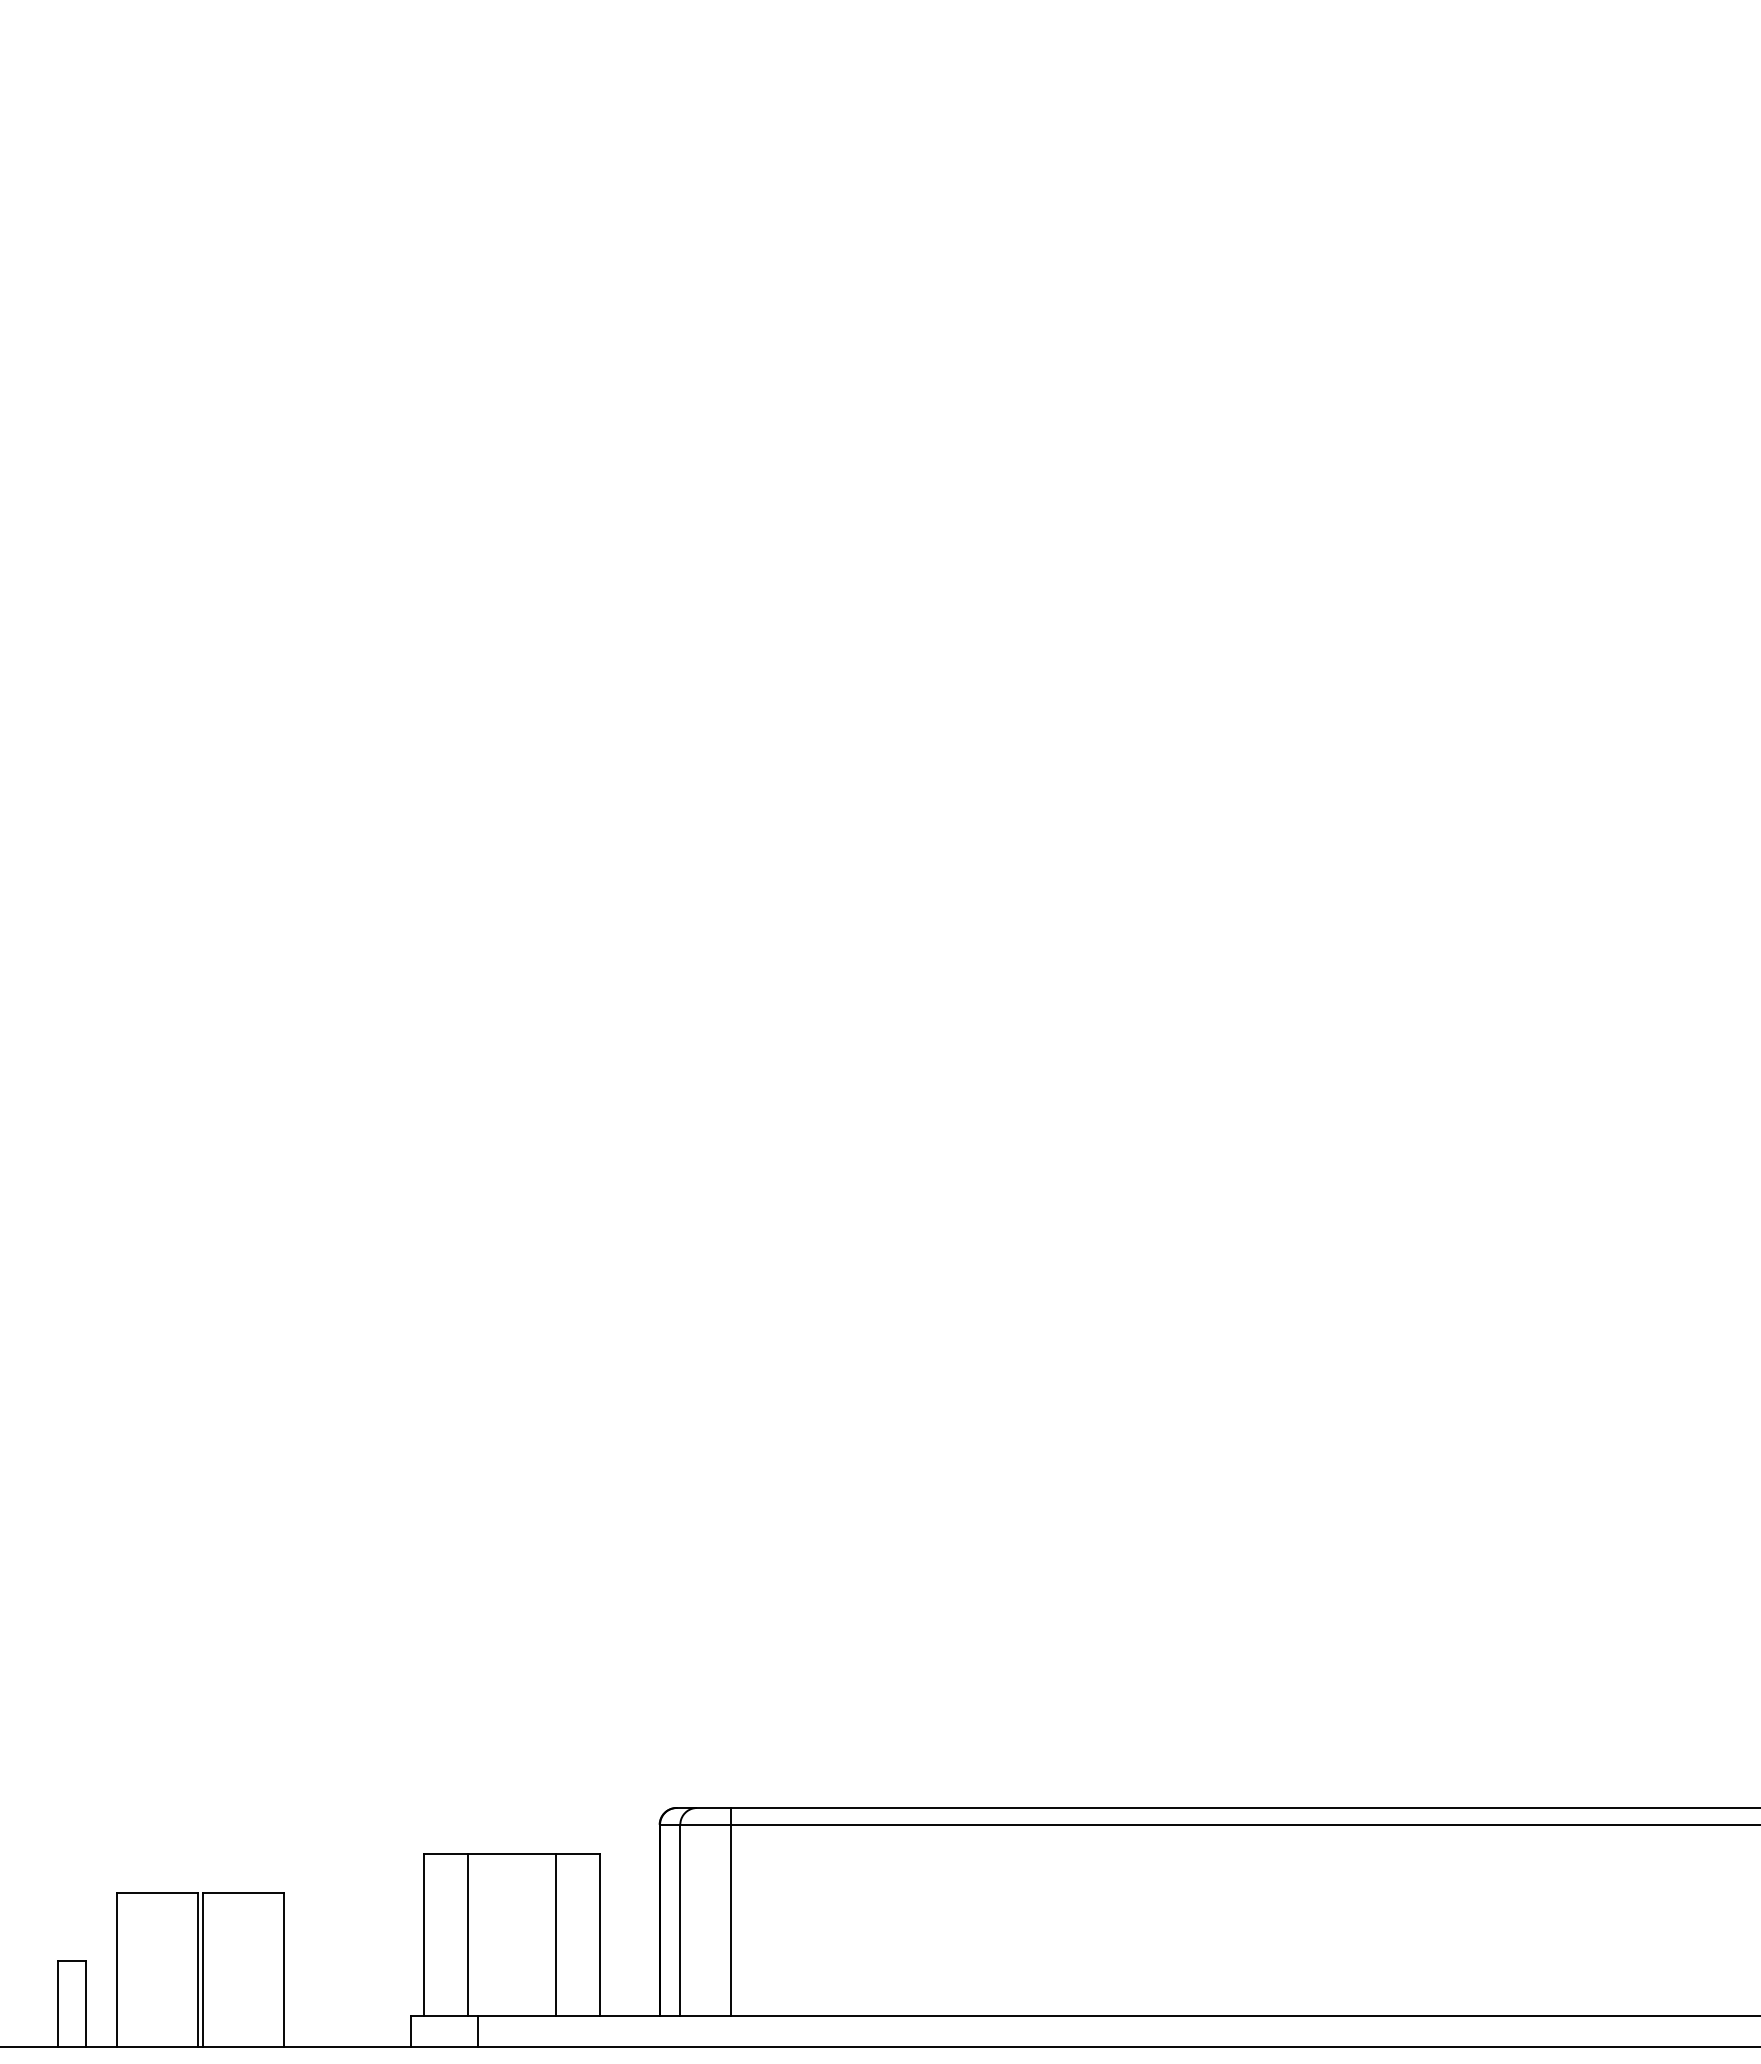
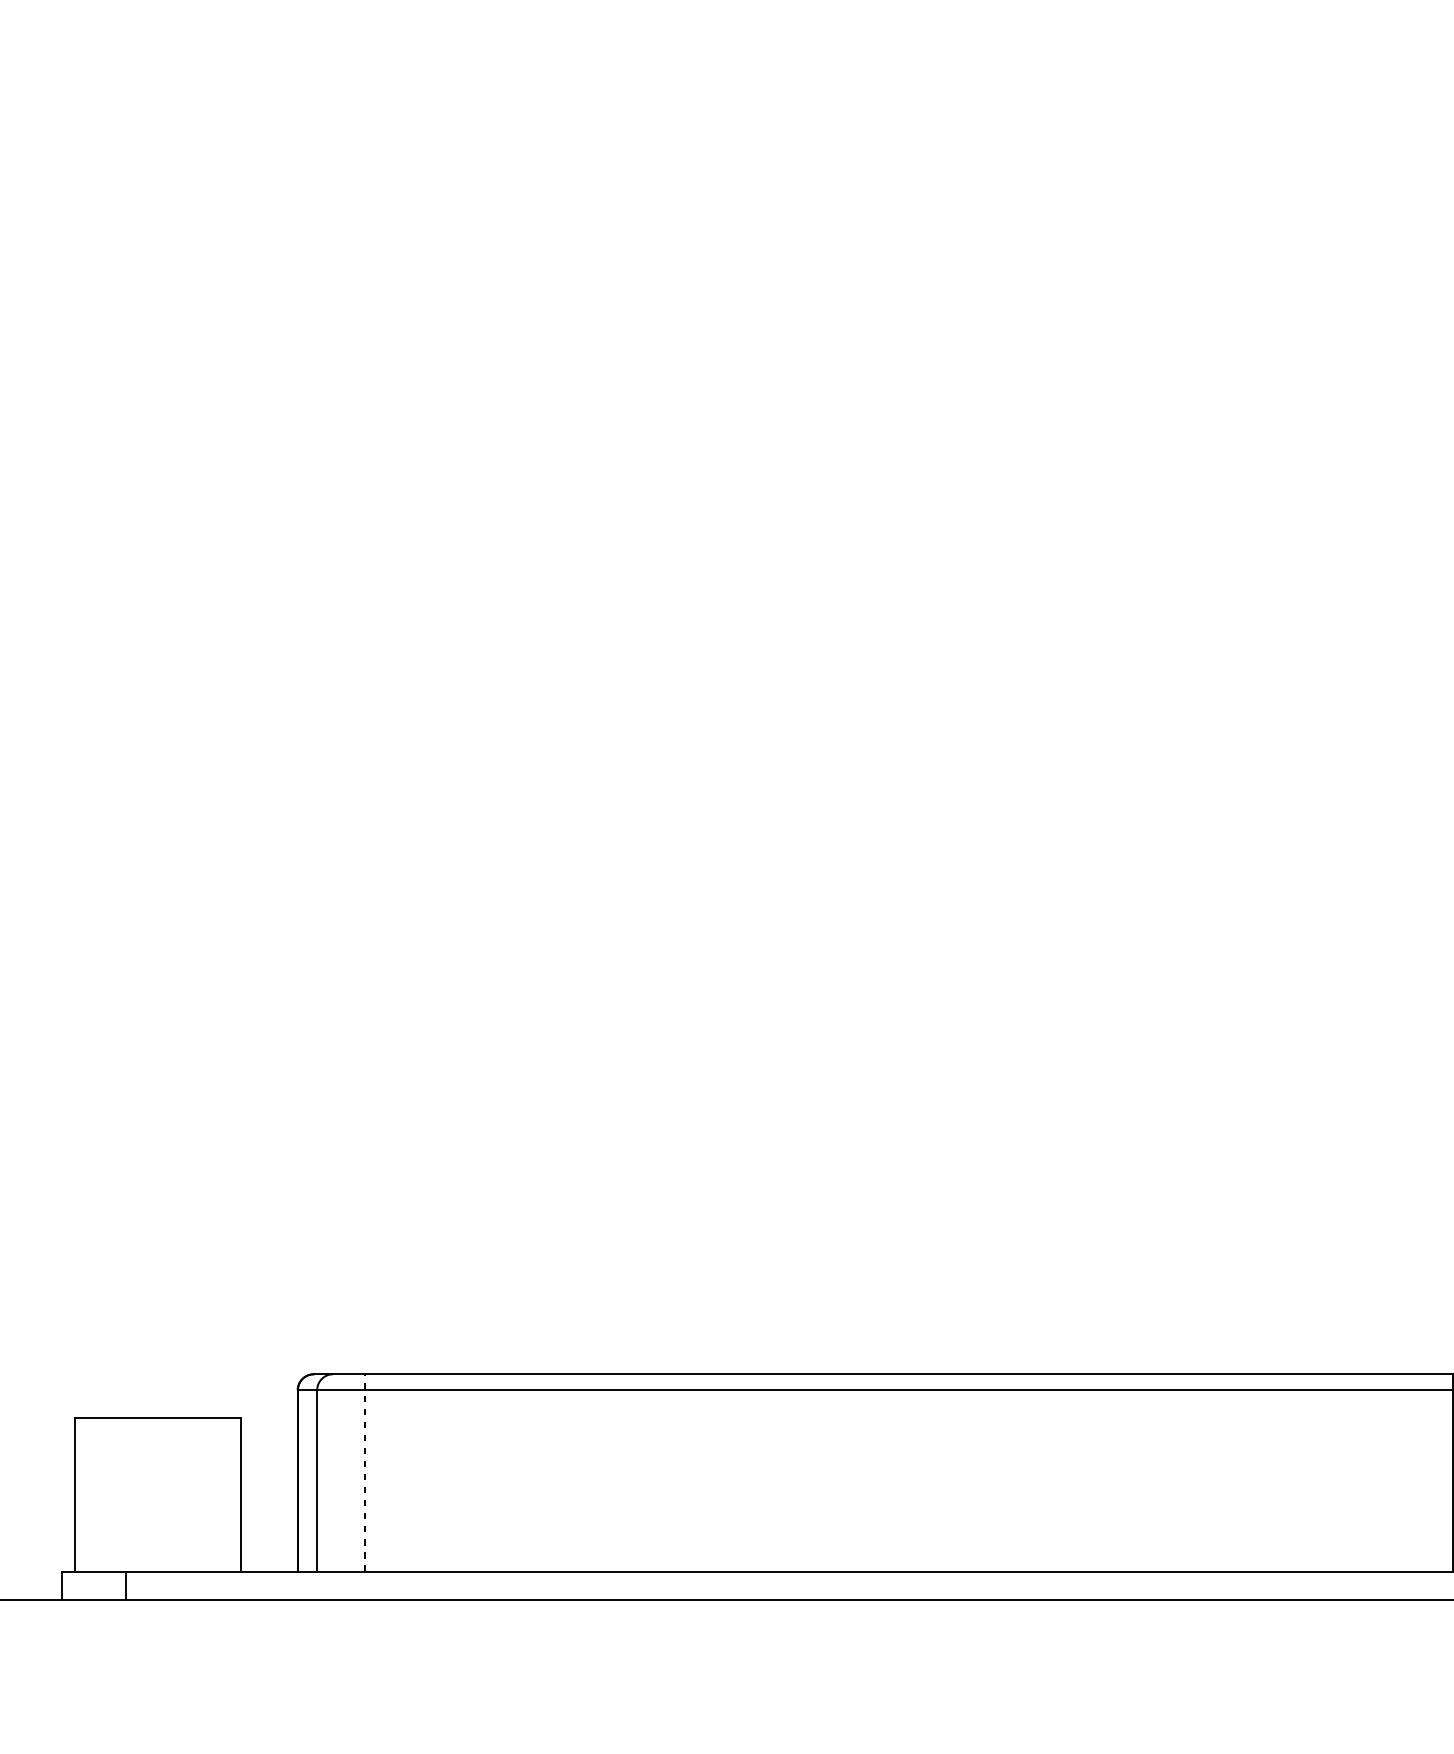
line: (730, 1911) -> (364, 1472), solid -> dashed
line: (468, 1935) -> (116, 1495), removed
line: (555, 1935) -> (198, 1495), removed

